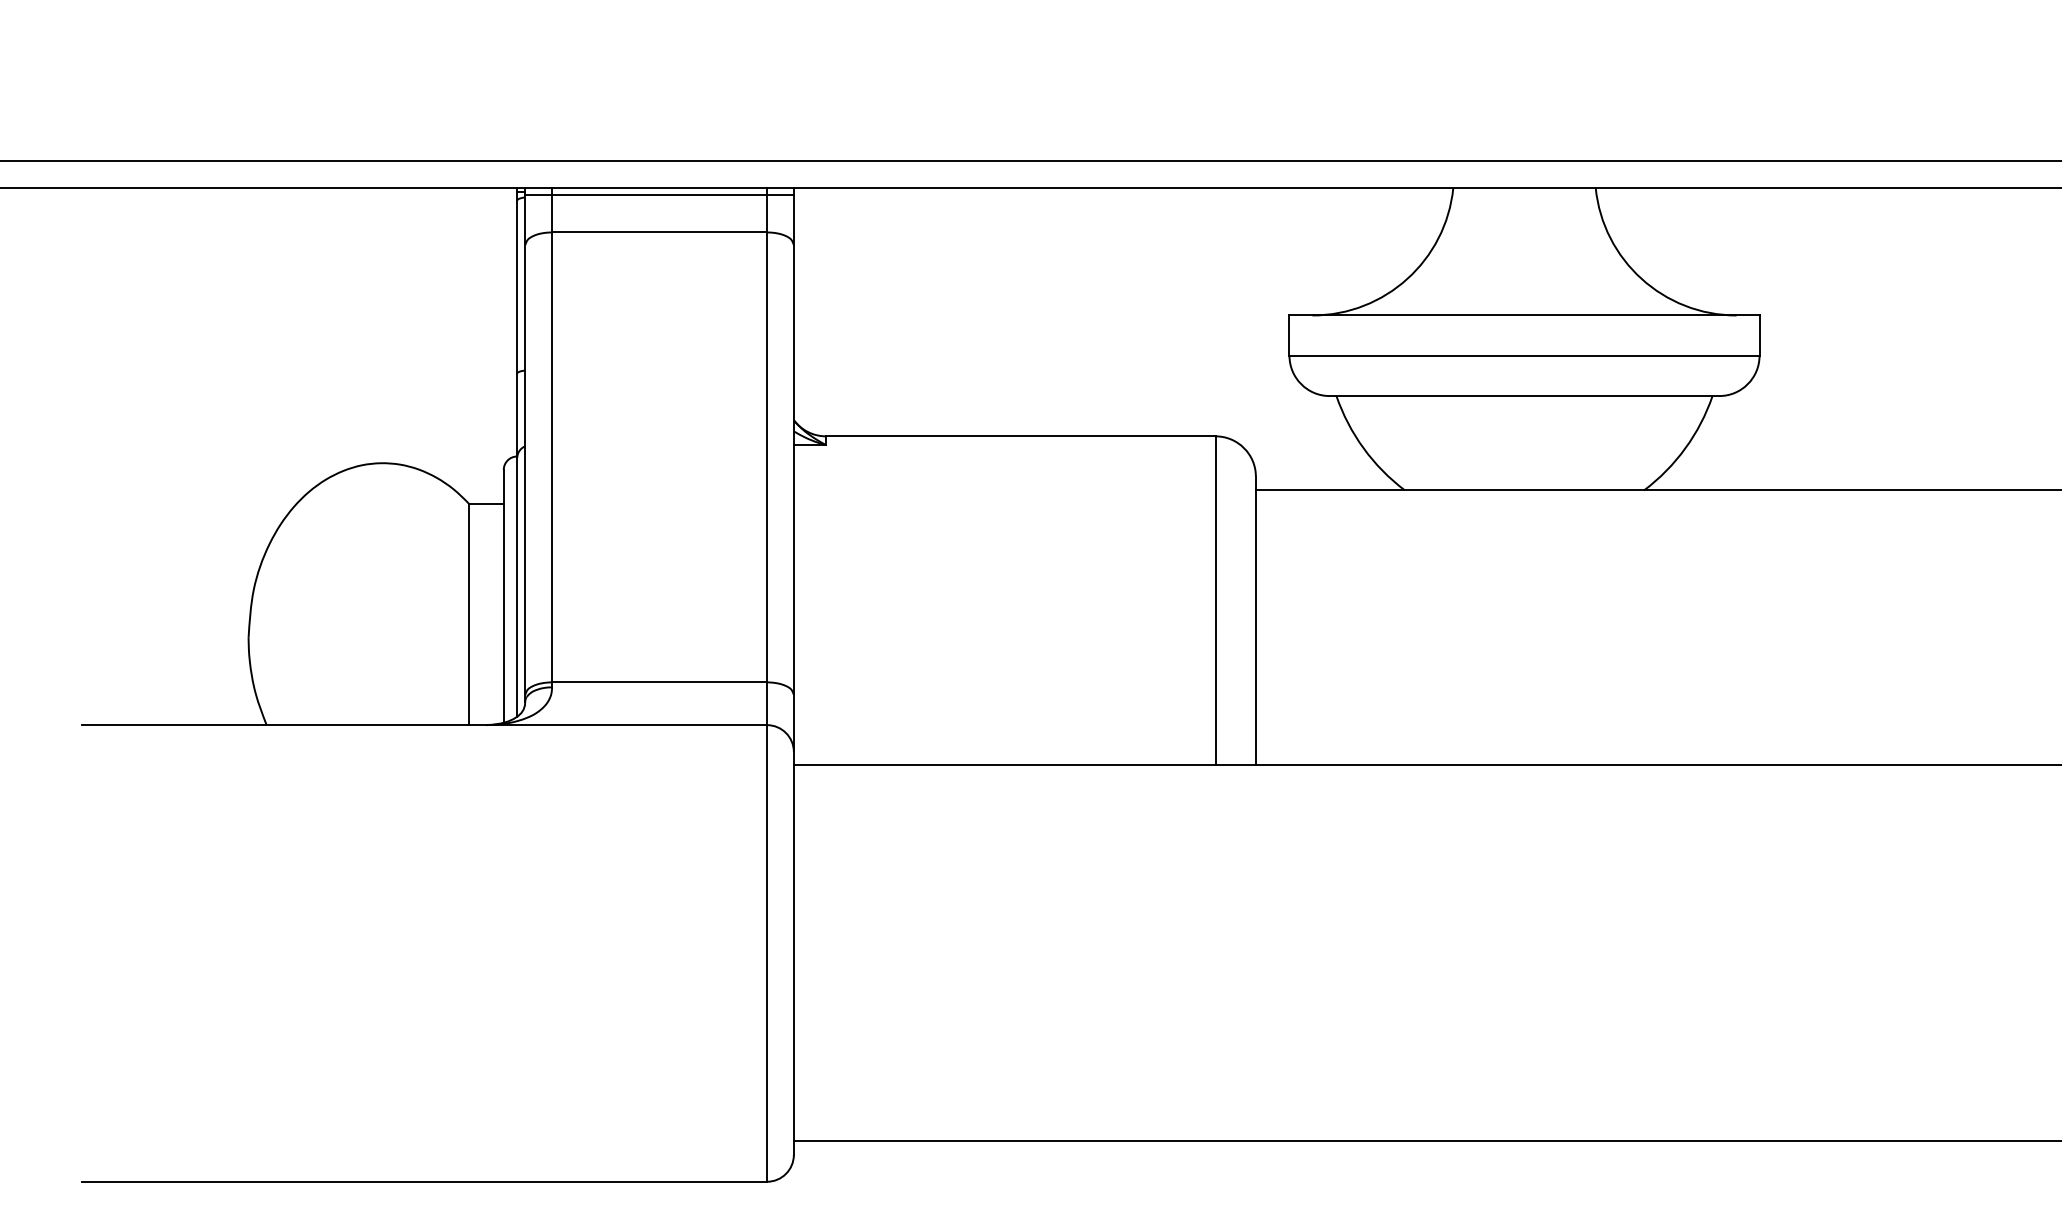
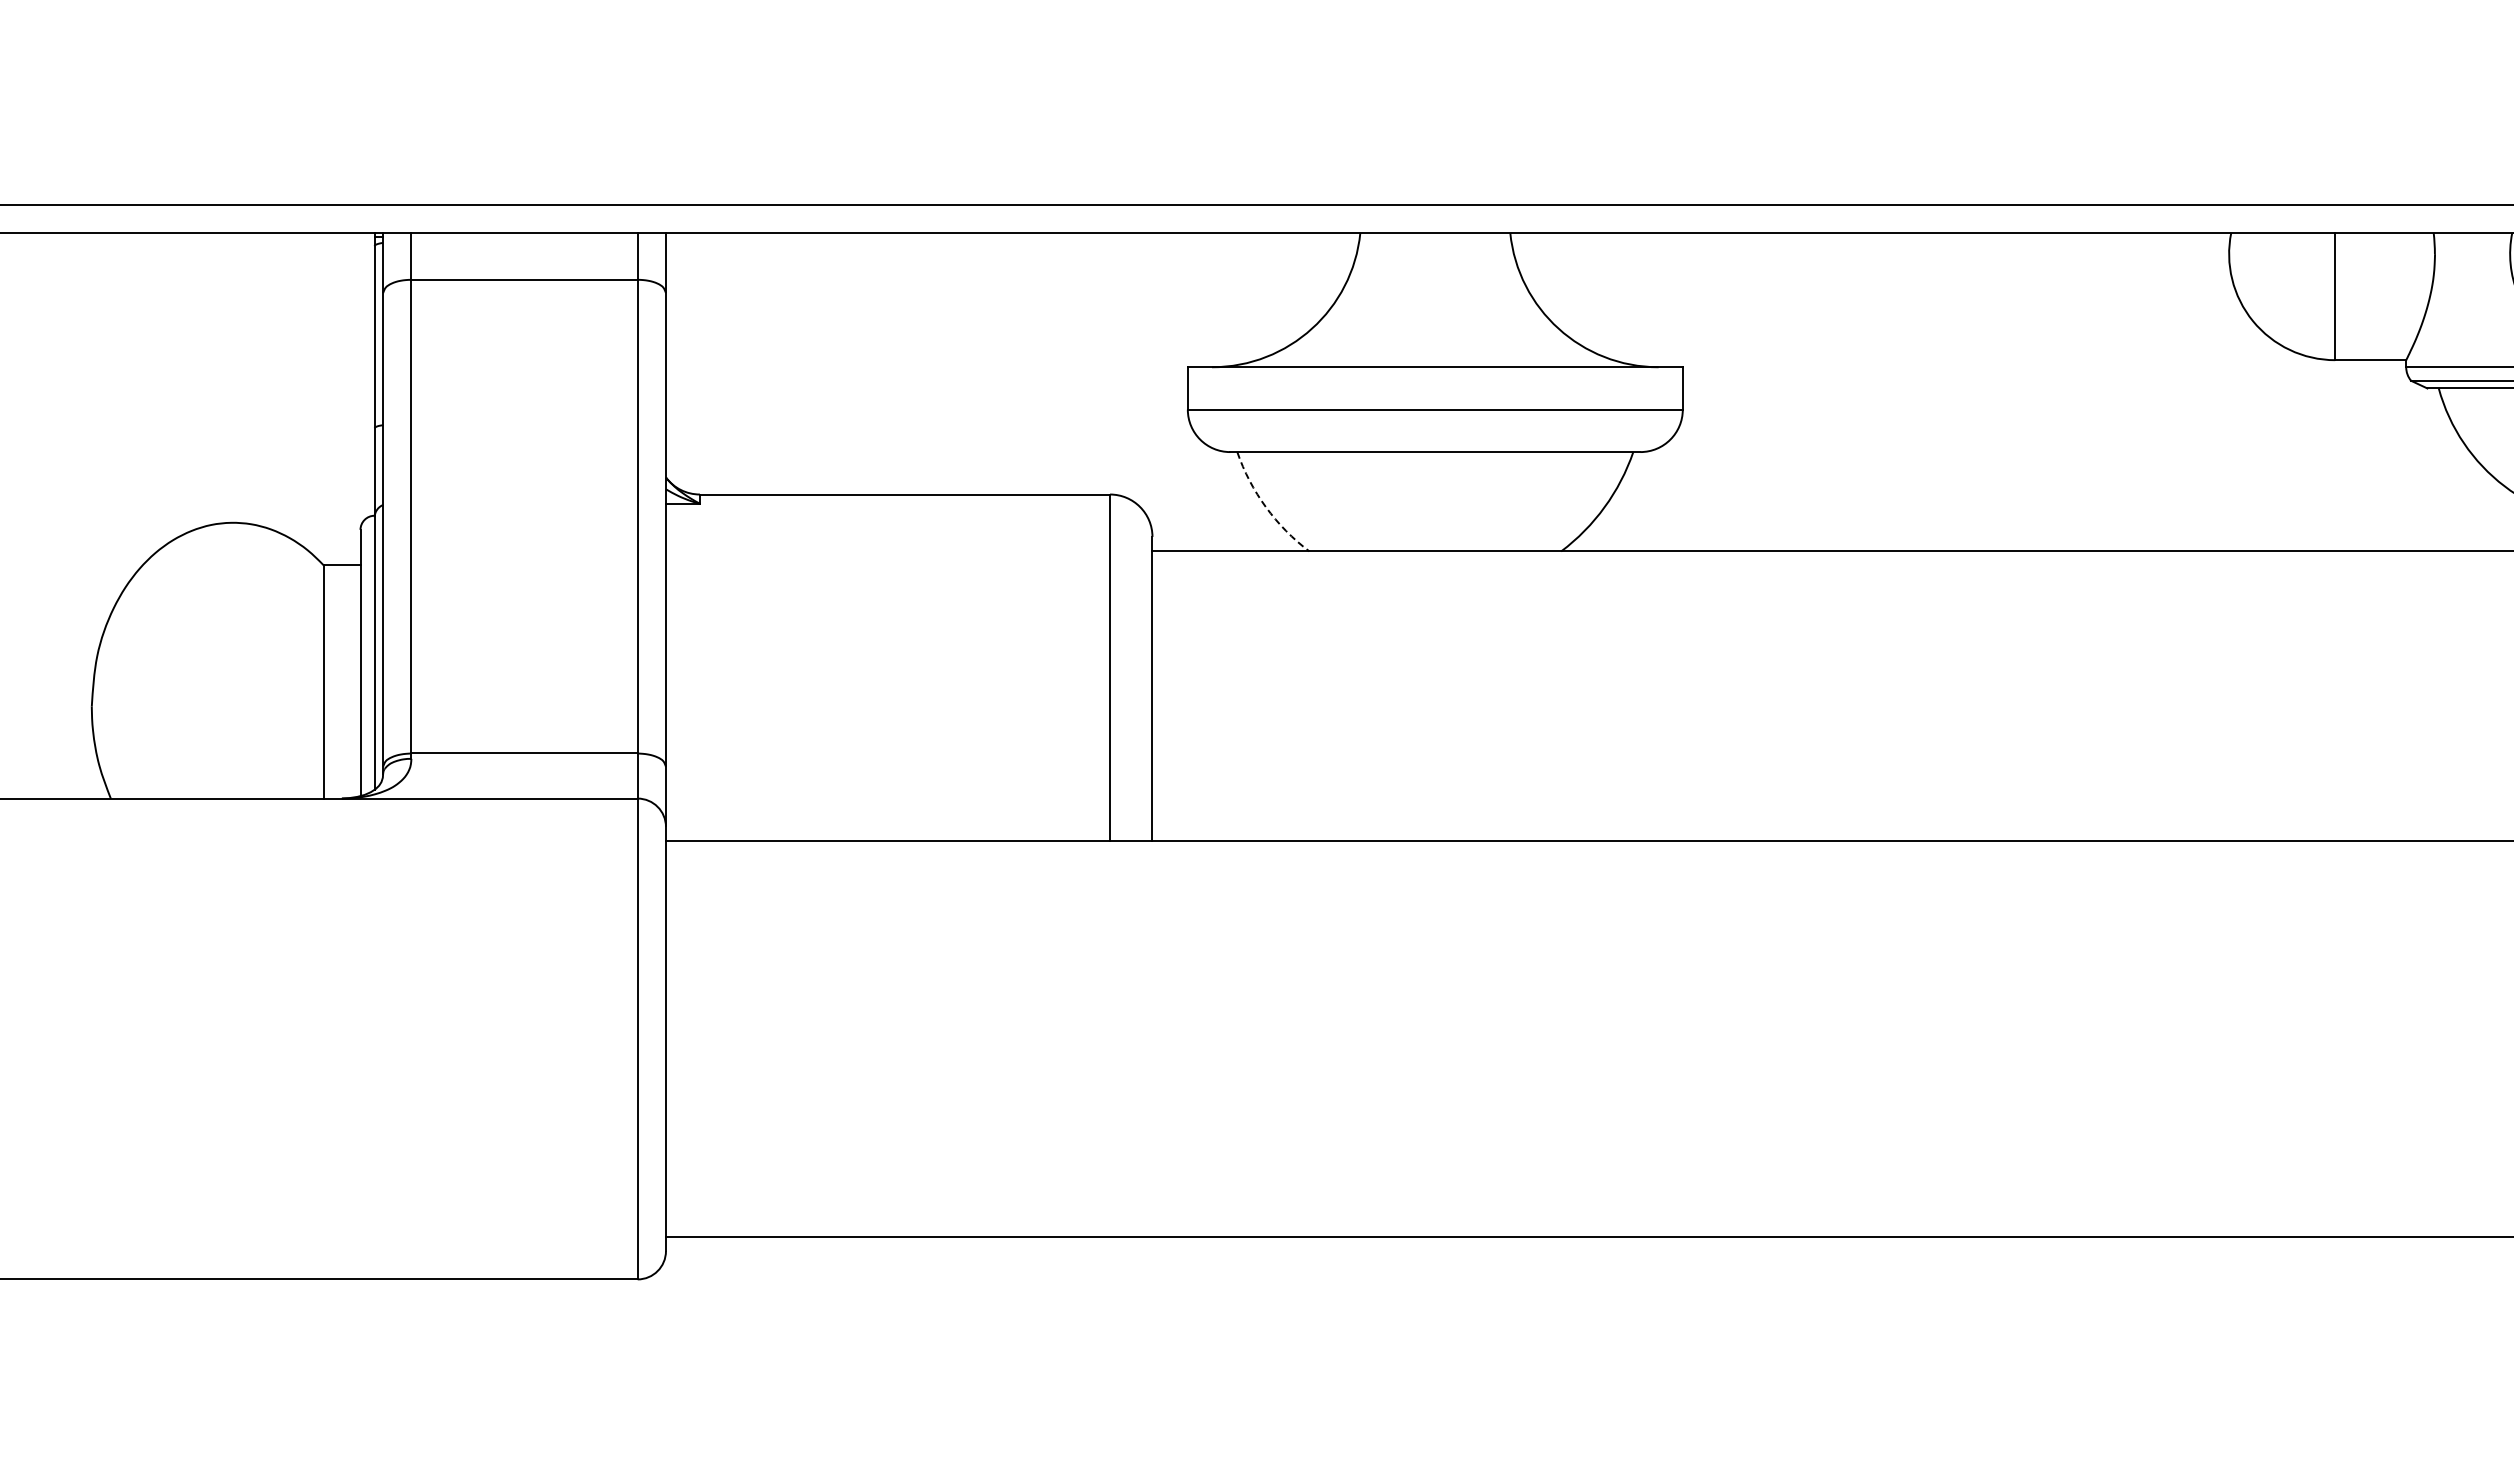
line: (659, 194) -> (524, 239), removed
arc: (1363, 448) -> (1265, 507), solid -> dashed

